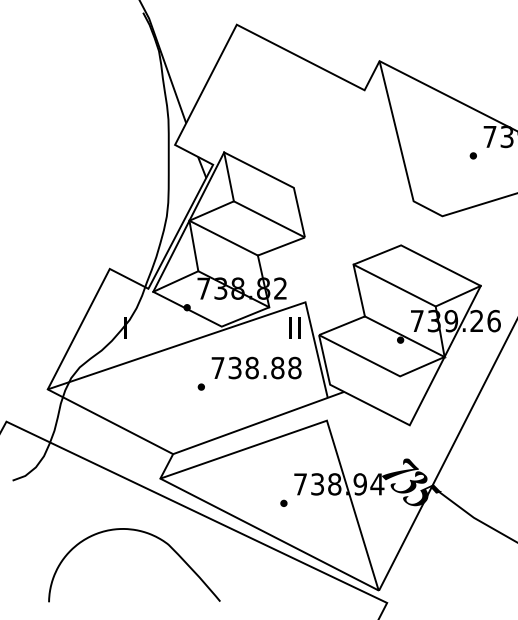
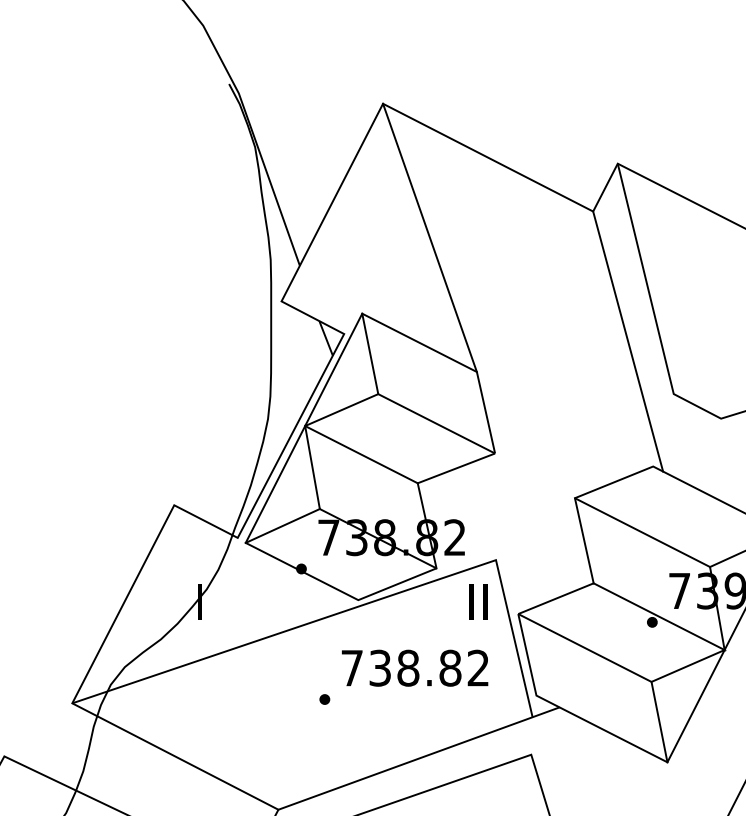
line: (264, 105) -> (428, 236), added
line: (385, 169) -> (627, 341), added
text: (294, 367) -> (477, 667), 738.88 -> 738.82
line: (404, 400) -> (658, 721), added

